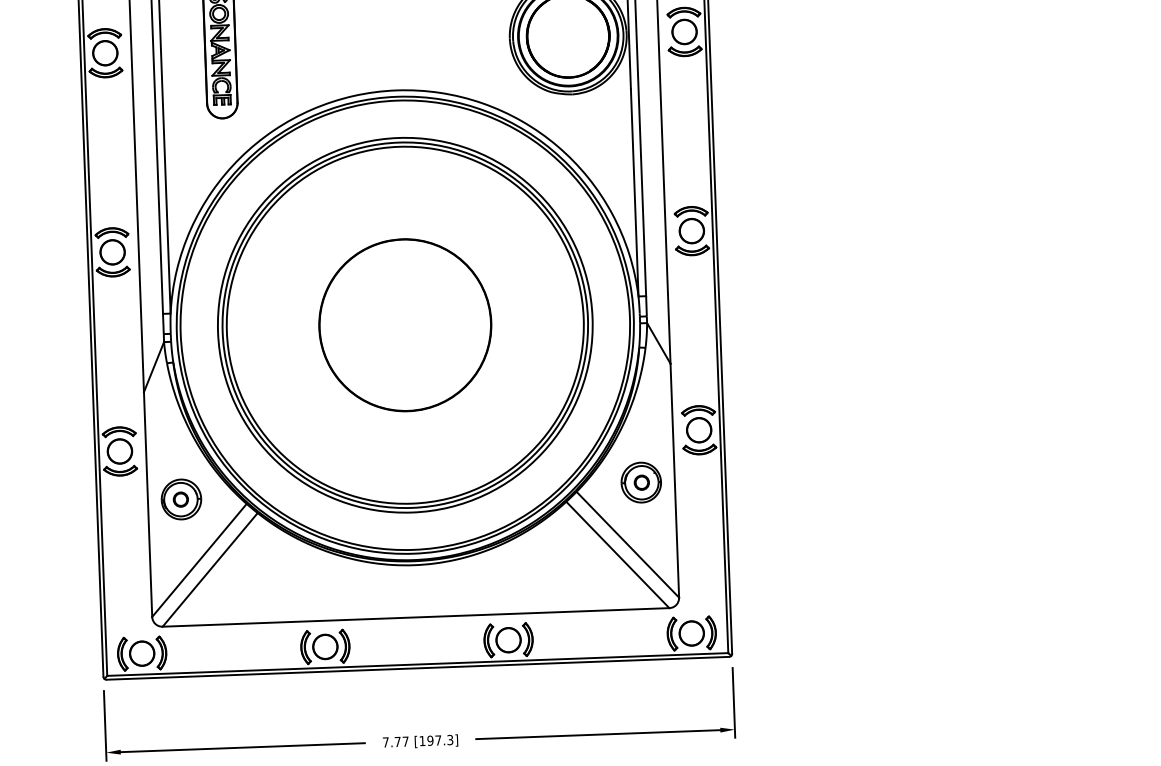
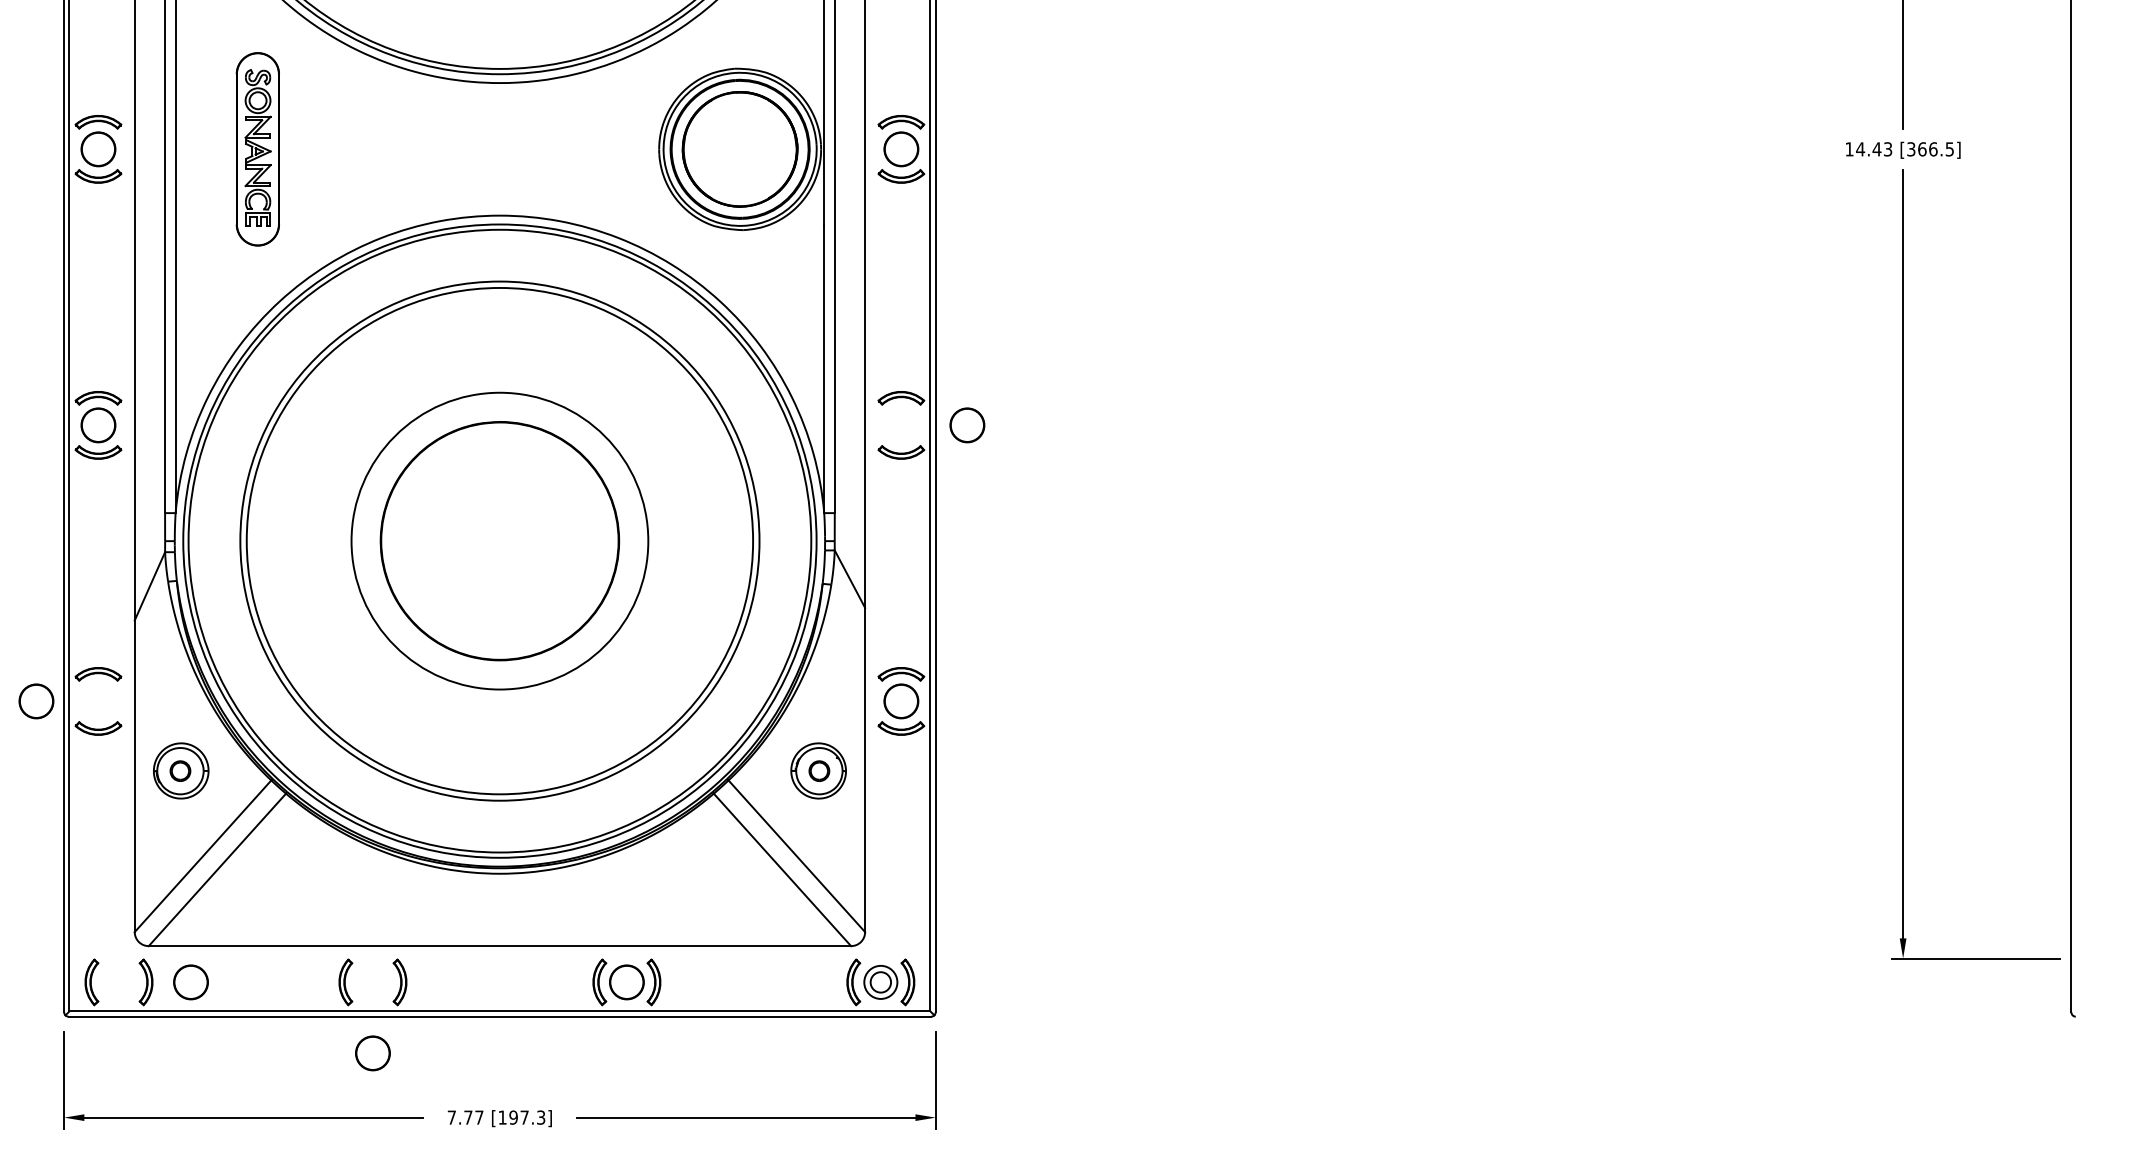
circle: (691, 231) -> (967, 425), moved
circle: (404, 324) -> (499, 540), size x0.6
circle: (119, 451) -> (36, 701), moved
circle: (691, 633) -> (880, 982), size x0.6
circle: (325, 647) -> (372, 1053), moved
circle: (141, 653) -> (190, 982), moved

